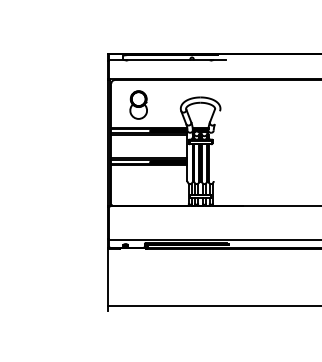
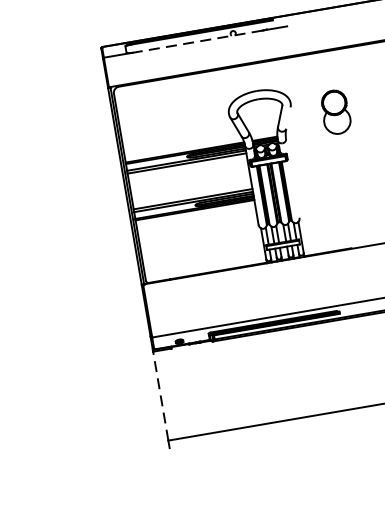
line: (168, 60) -> (196, 42), solid -> dashed
part: (138, 104) -> (335, 111), moved
line: (108, 277) -> (161, 396), solid -> dashed

